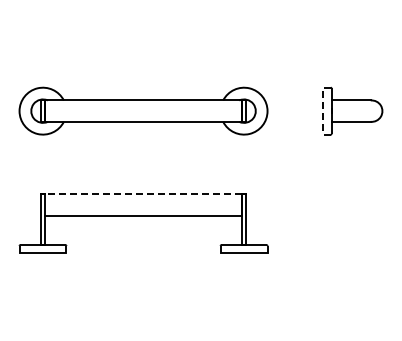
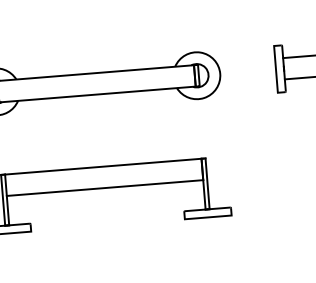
line: (323, 111) -> (276, 69), dashed -> solid
line: (143, 194) -> (103, 166), dashed -> solid

